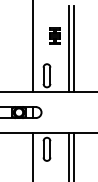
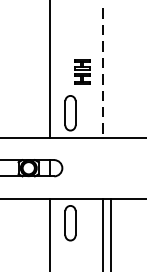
part: (54, 35) -> (81, 70), moved
line: (74, 48) -> (111, 72), removed
line: (68, 49) -> (102, 73), solid -> dashed

